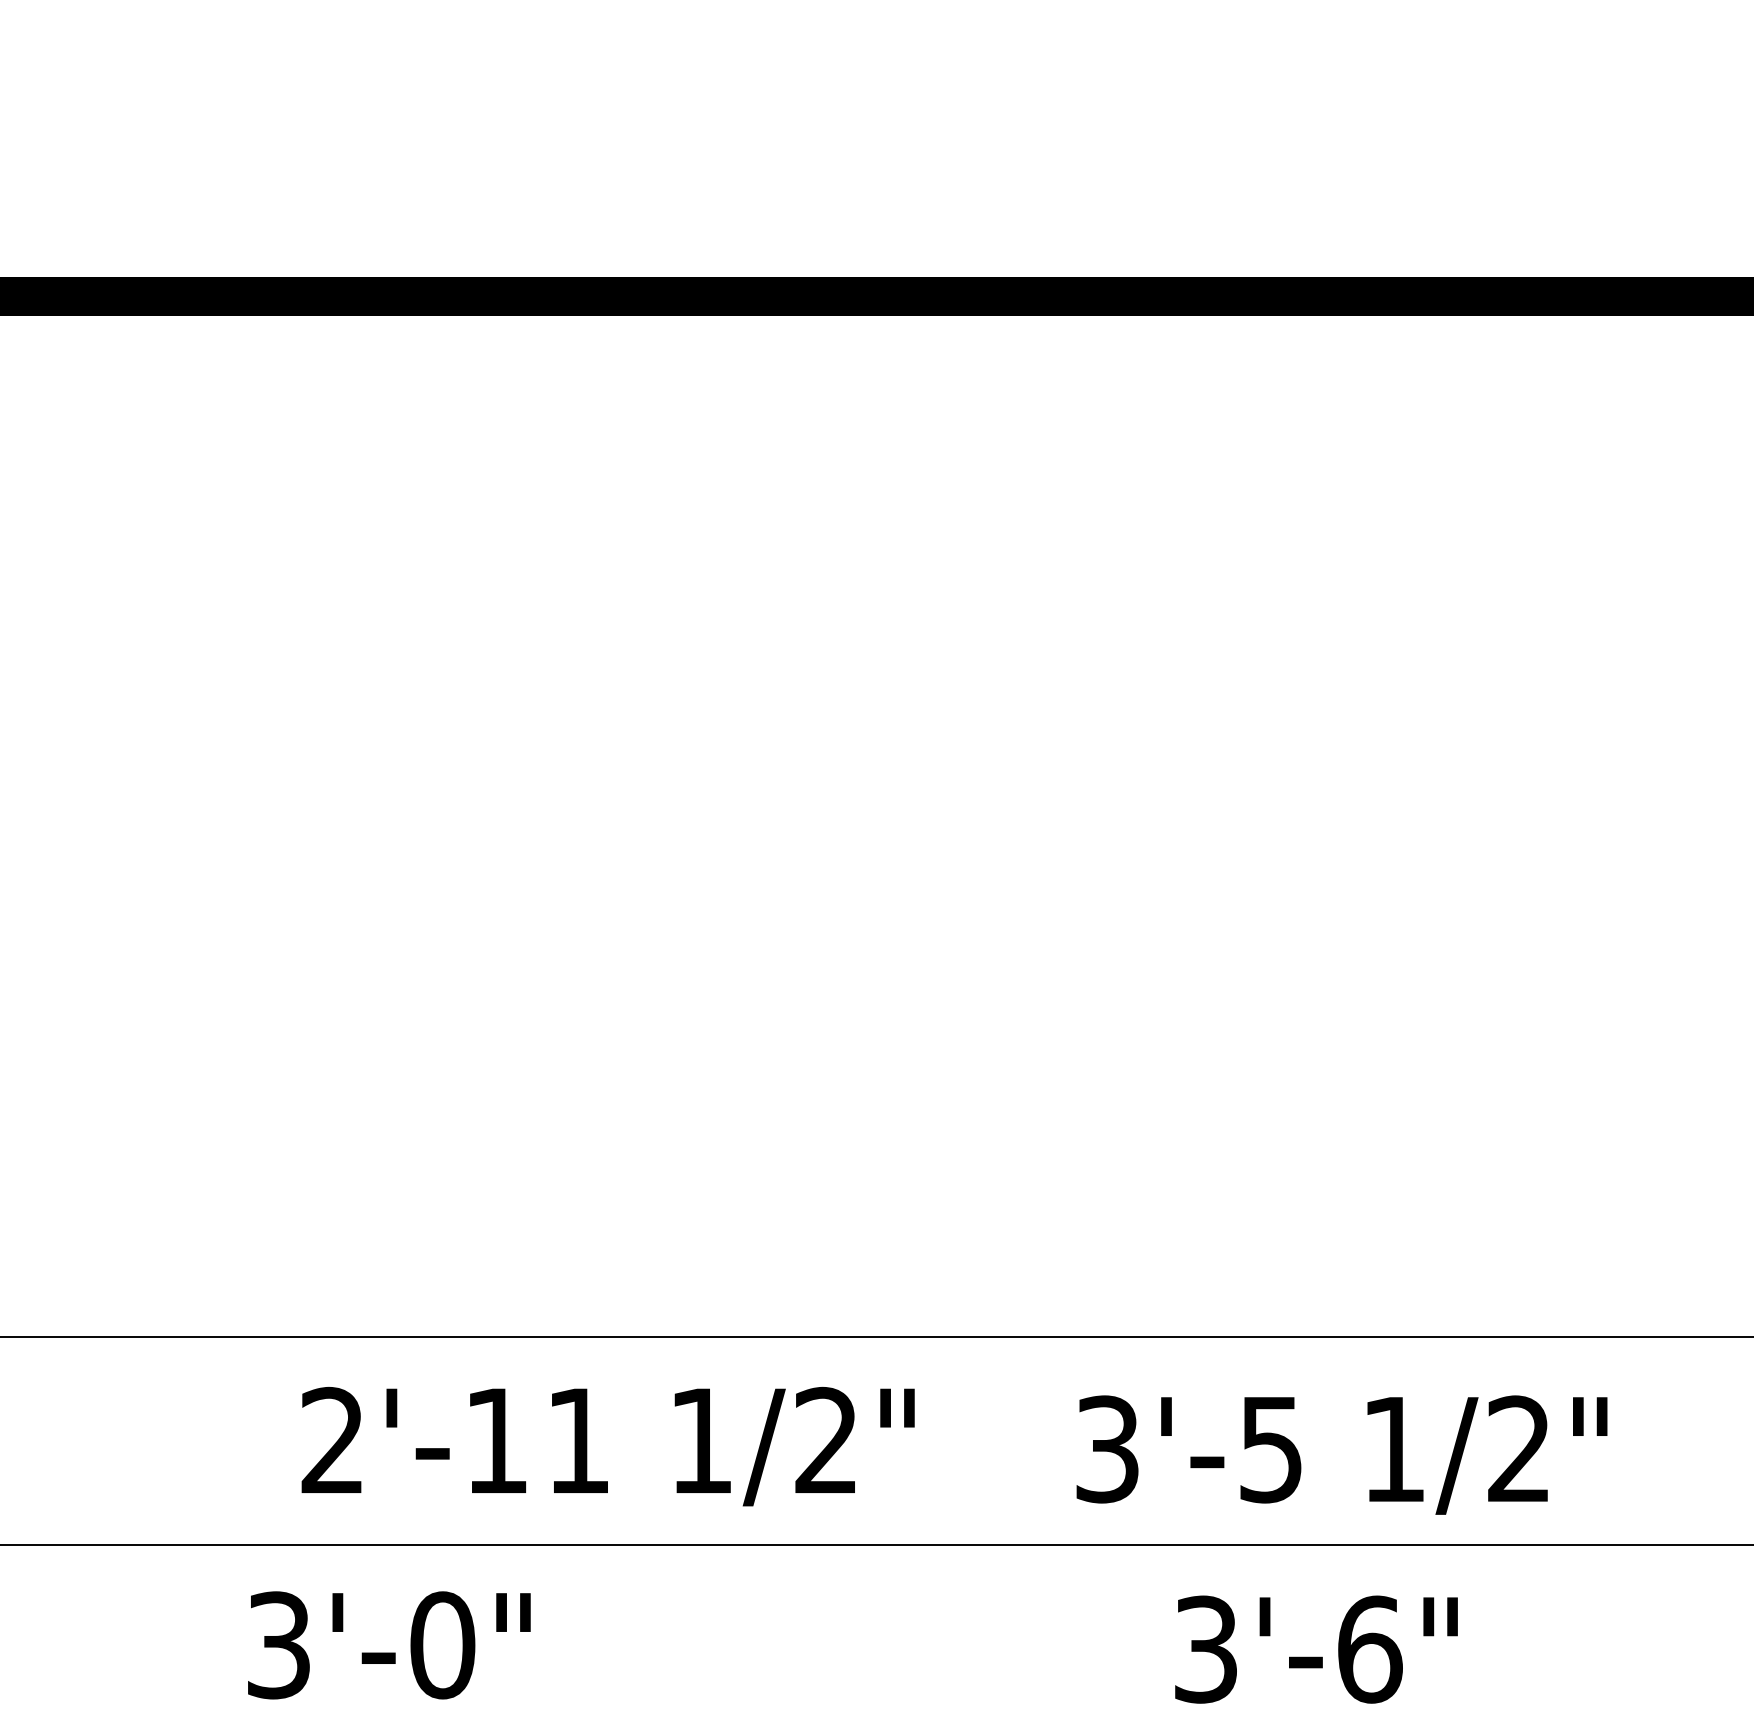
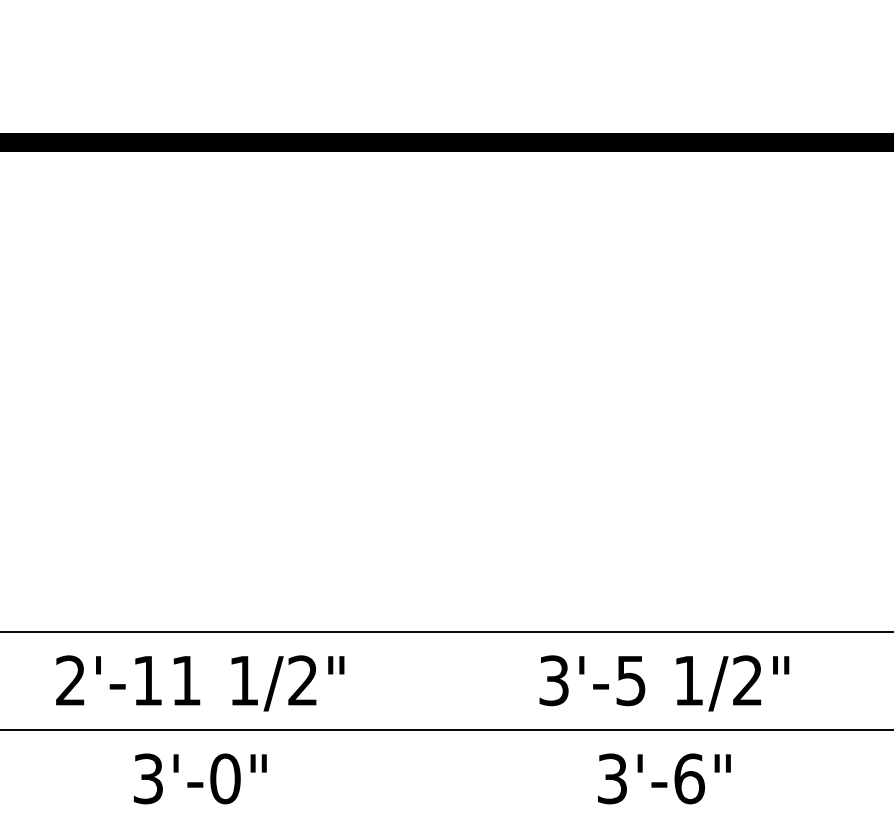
text: (608, 1446) -> (200, 683), moved
text: (1342, 1455) -> (664, 683), moved
text: (387, 1644) -> (199, 778), moved
text: (1316, 1648) -> (664, 778), moved

